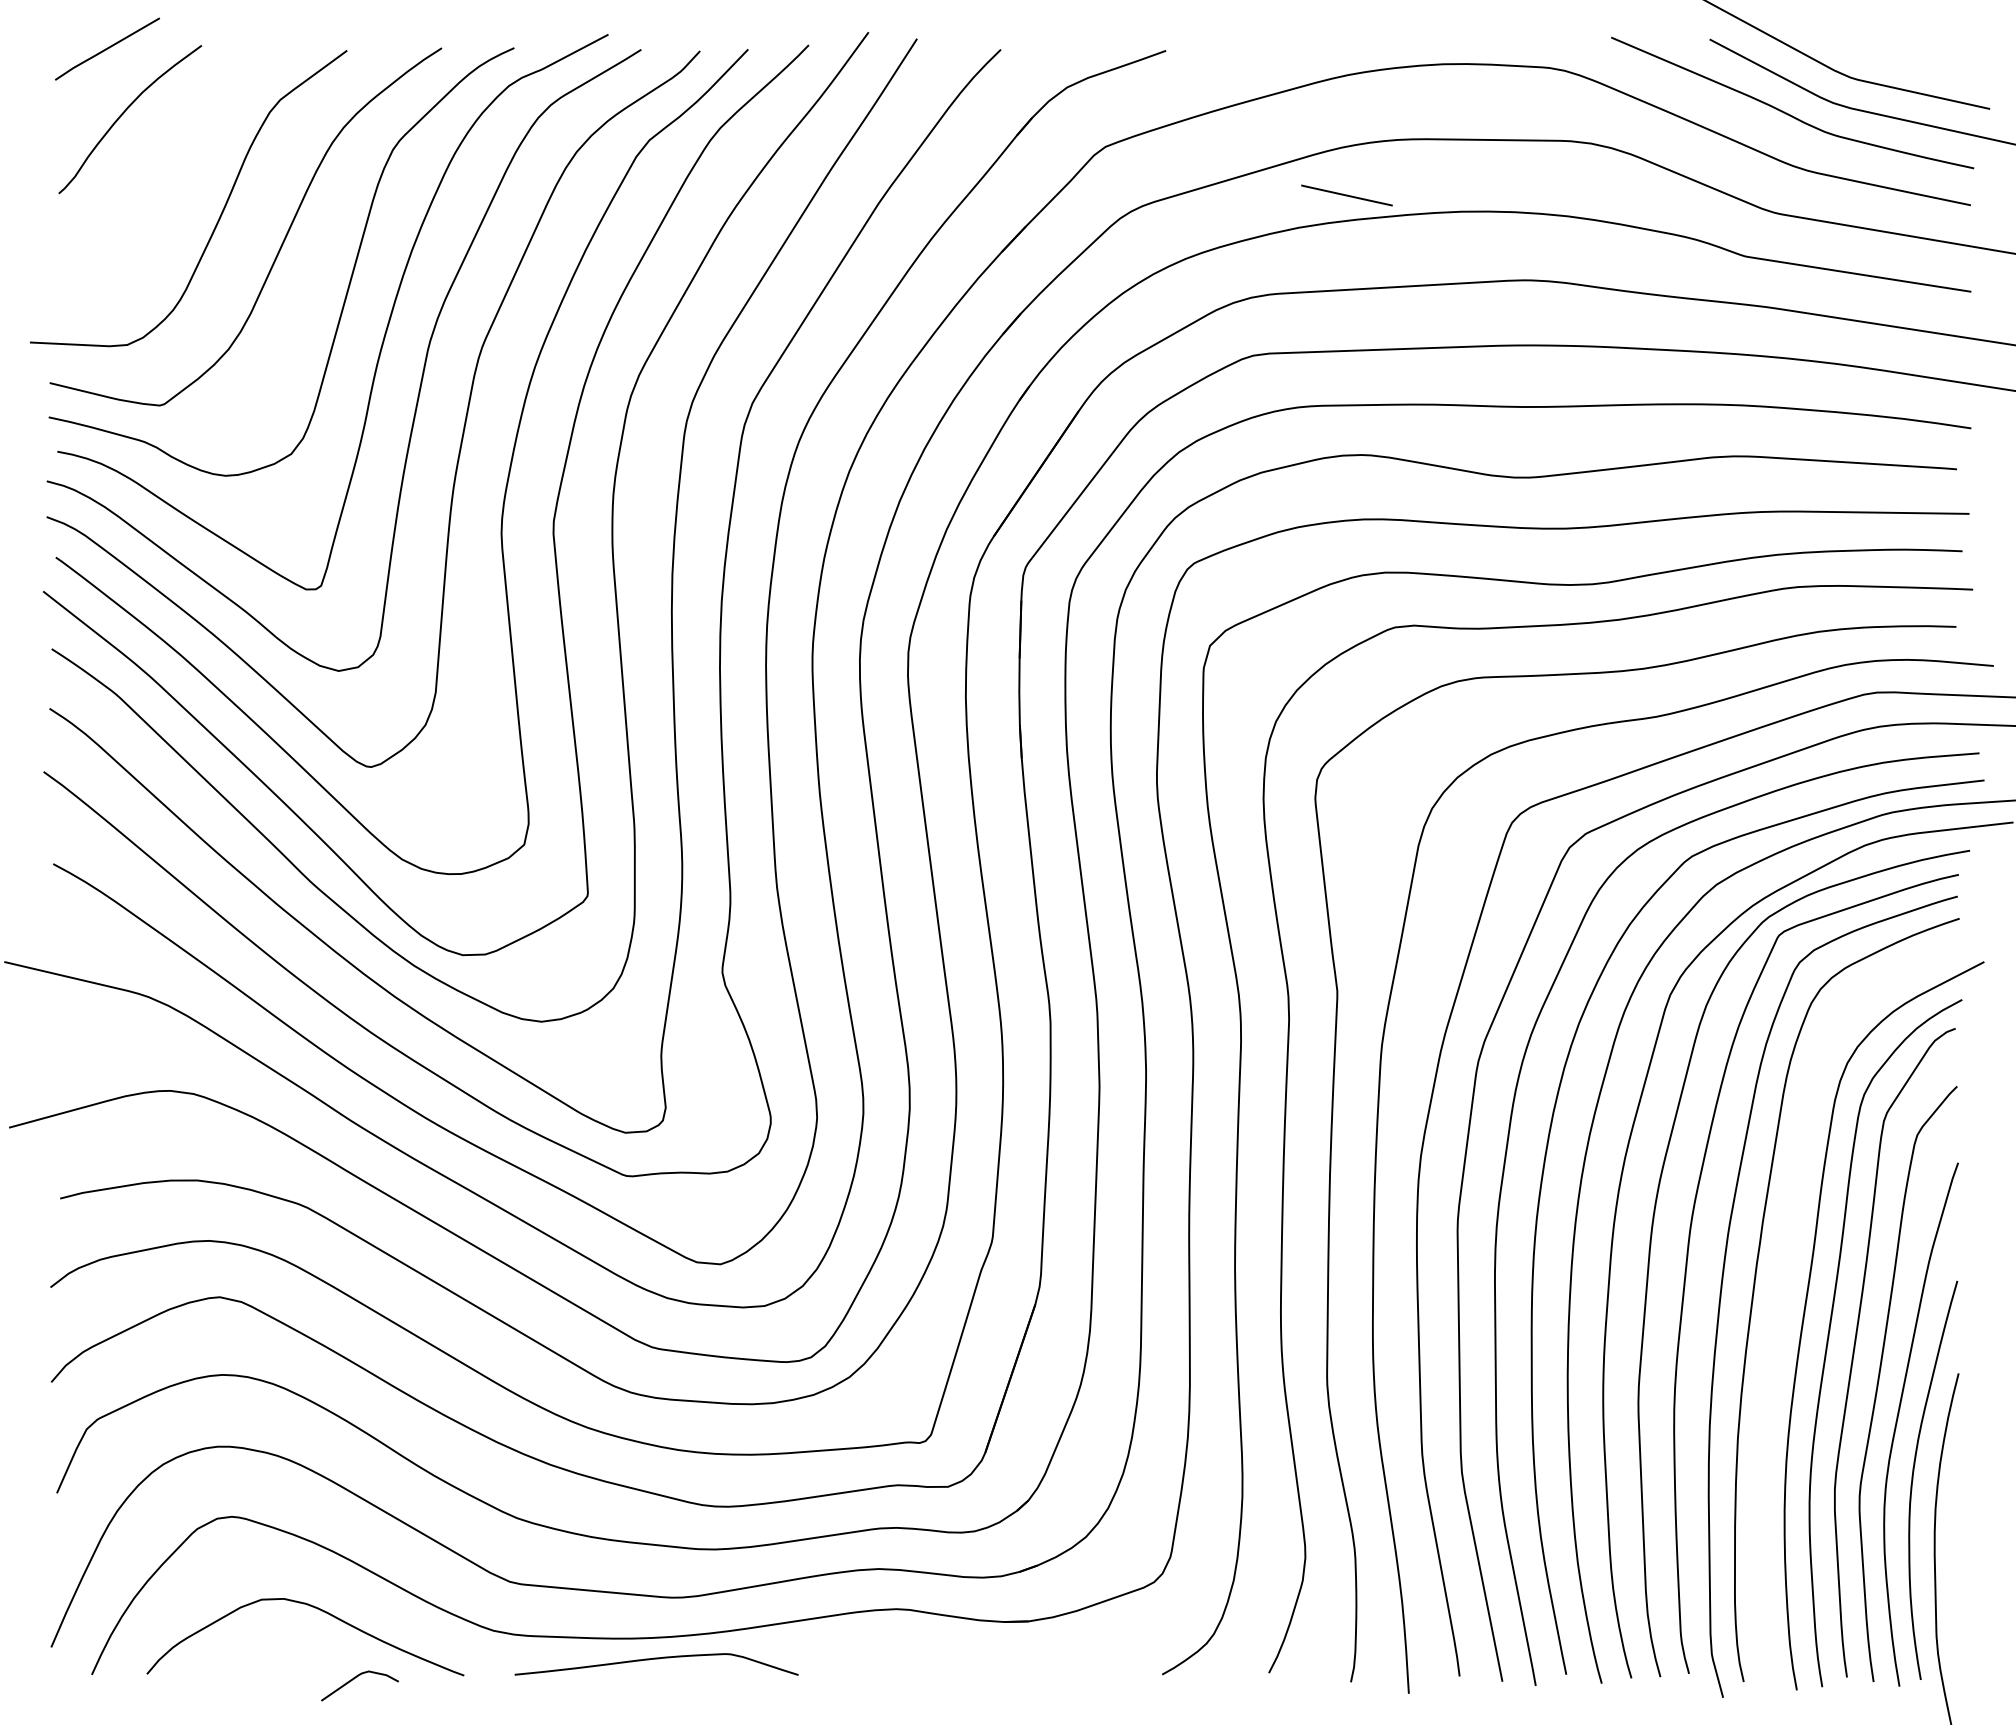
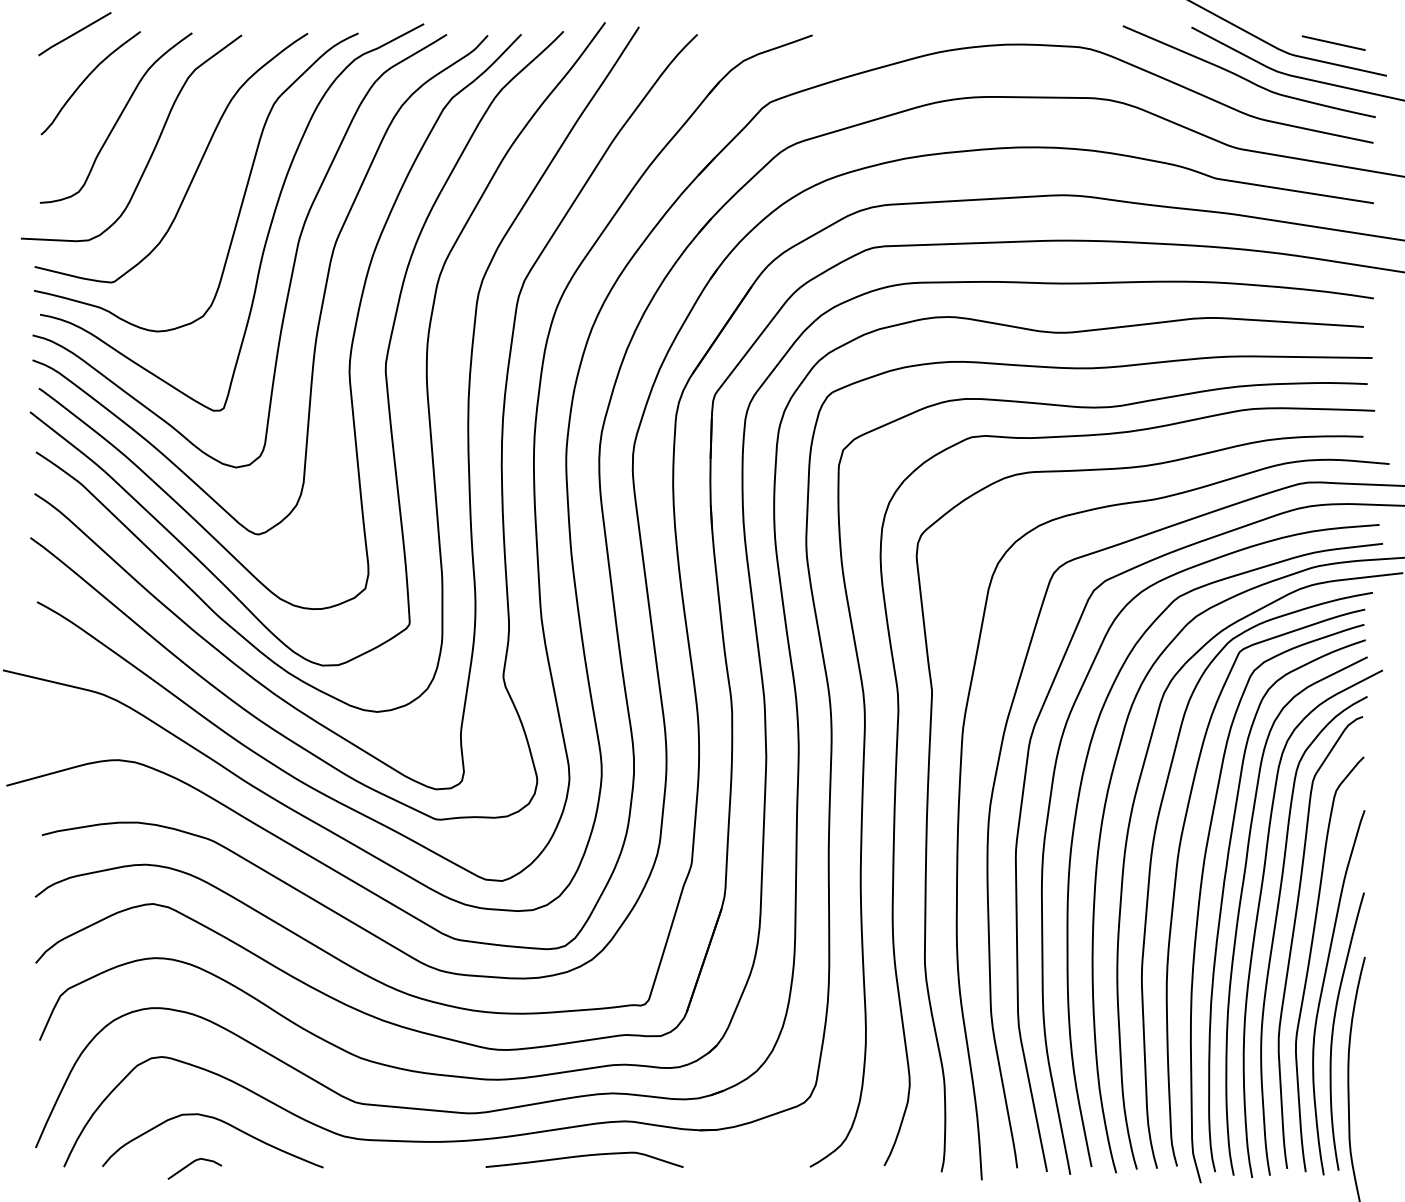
curve: (168, 170) -> (117, 118), added
line: (1346, 194) -> (1333, 42), moved
curve: (1779, 1305) -> (1240, 909), added
curve: (656, 1659) -> (584, 1156), moved
curve: (355, 1679) -> (191, 1164), moved

